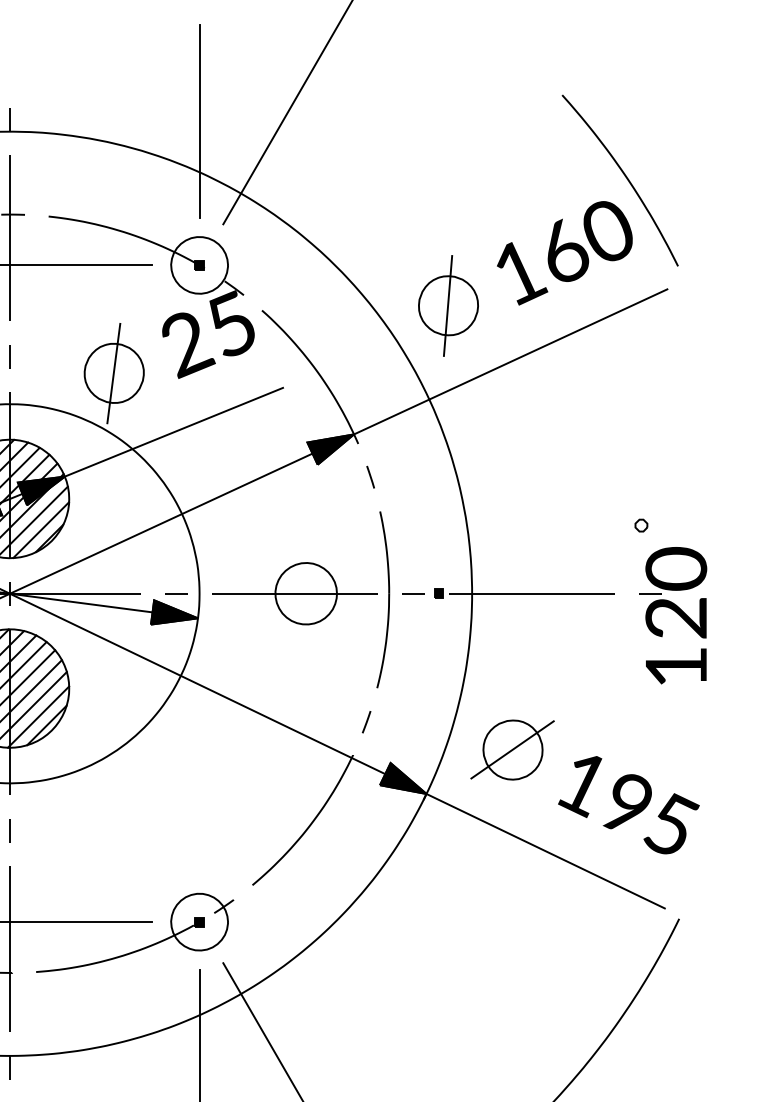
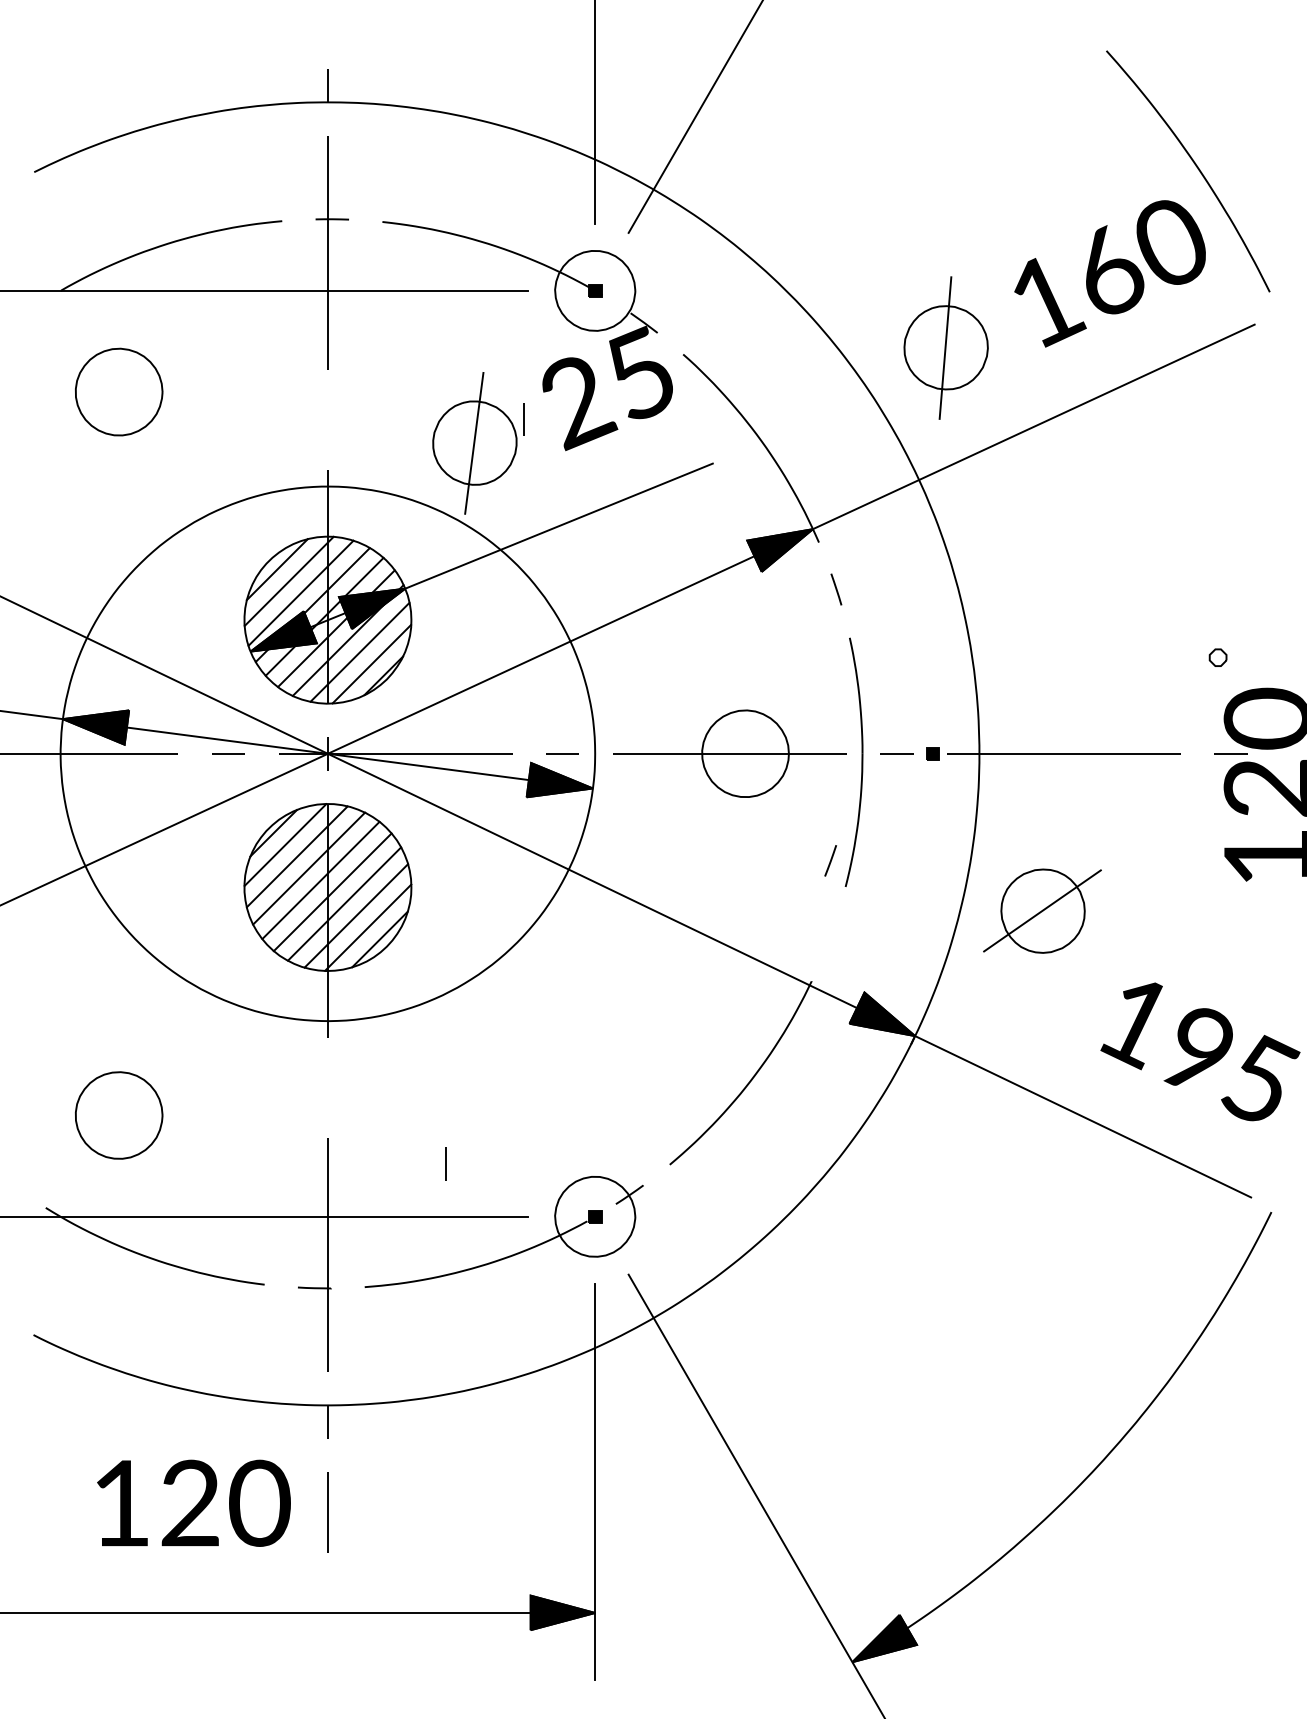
line: (9, 356) -> (523, 419), moved
line: (366, 721) -> (830, 860), moved
part: (512, 749) -> (1042, 910), moved
line: (9, 830) -> (445, 1163), moved

